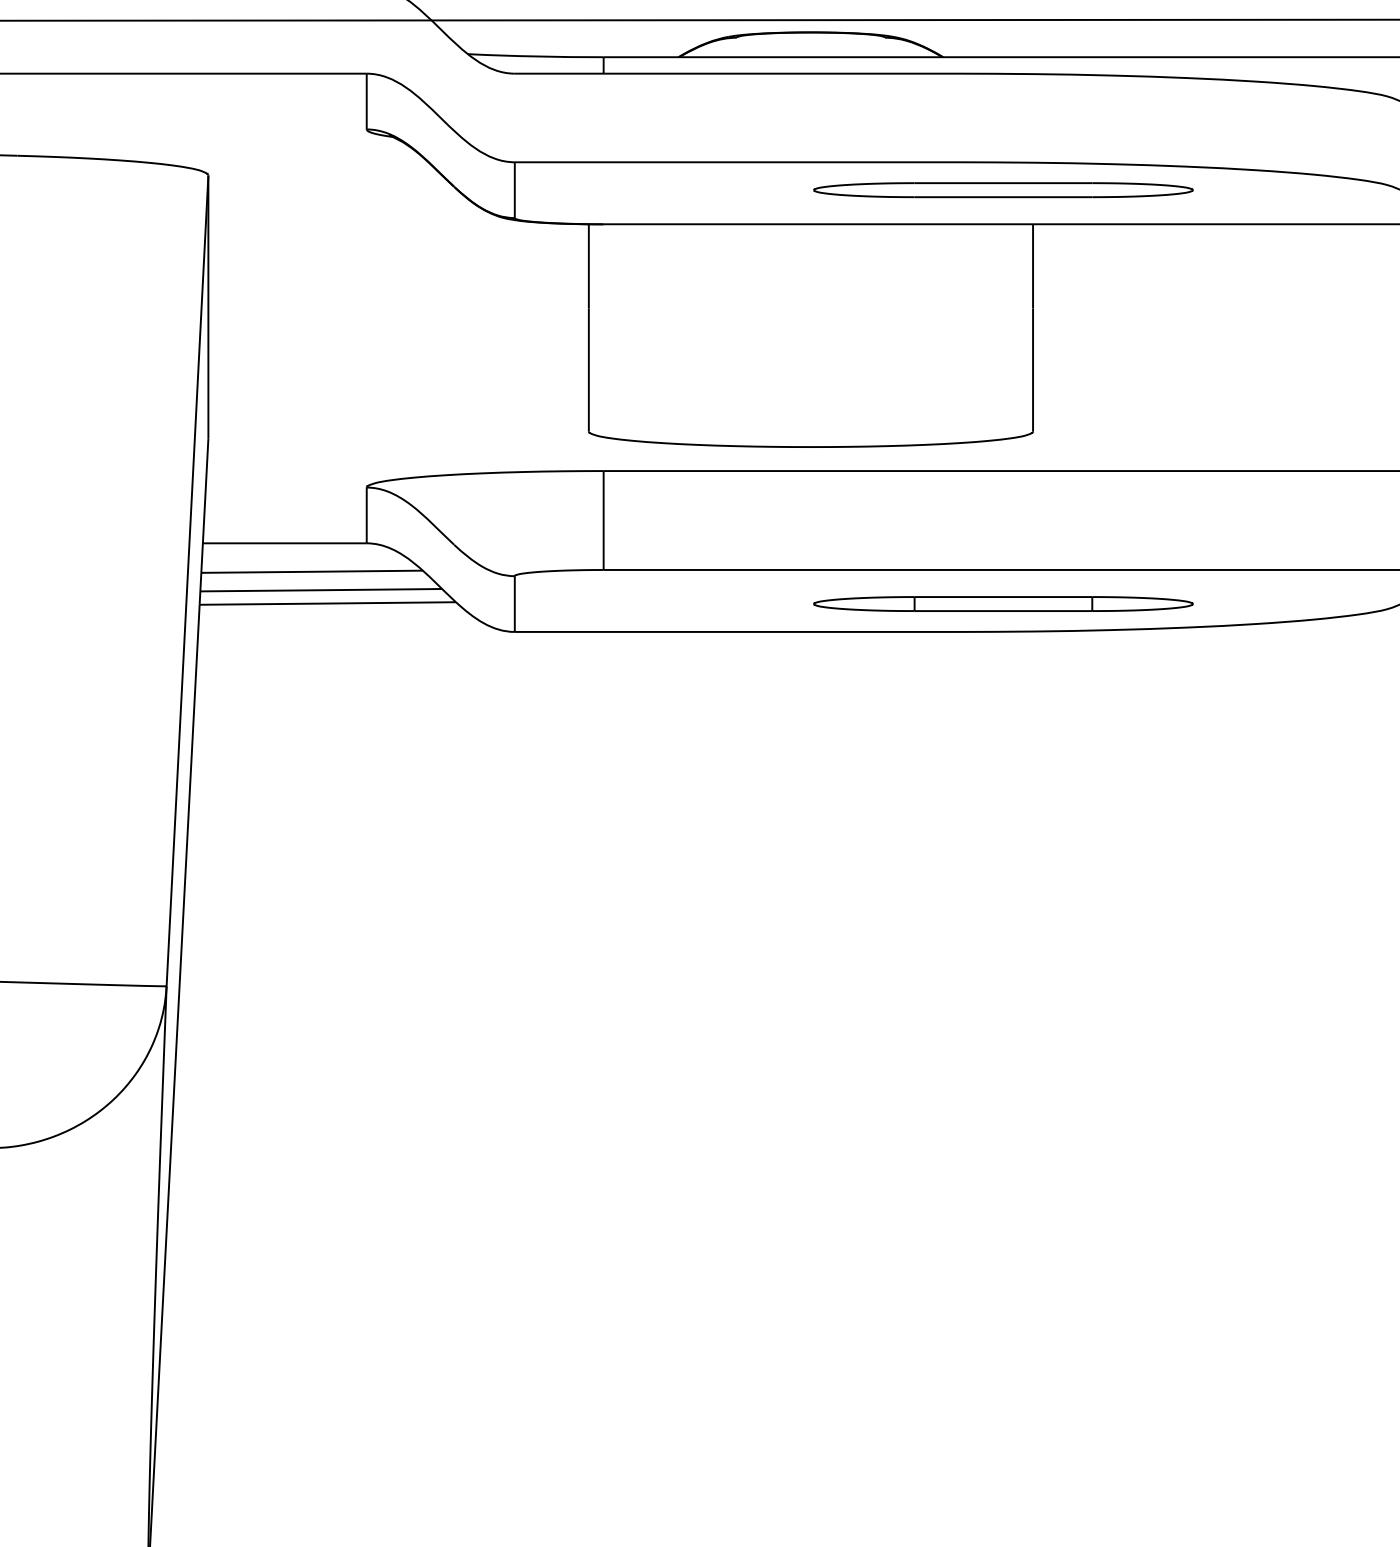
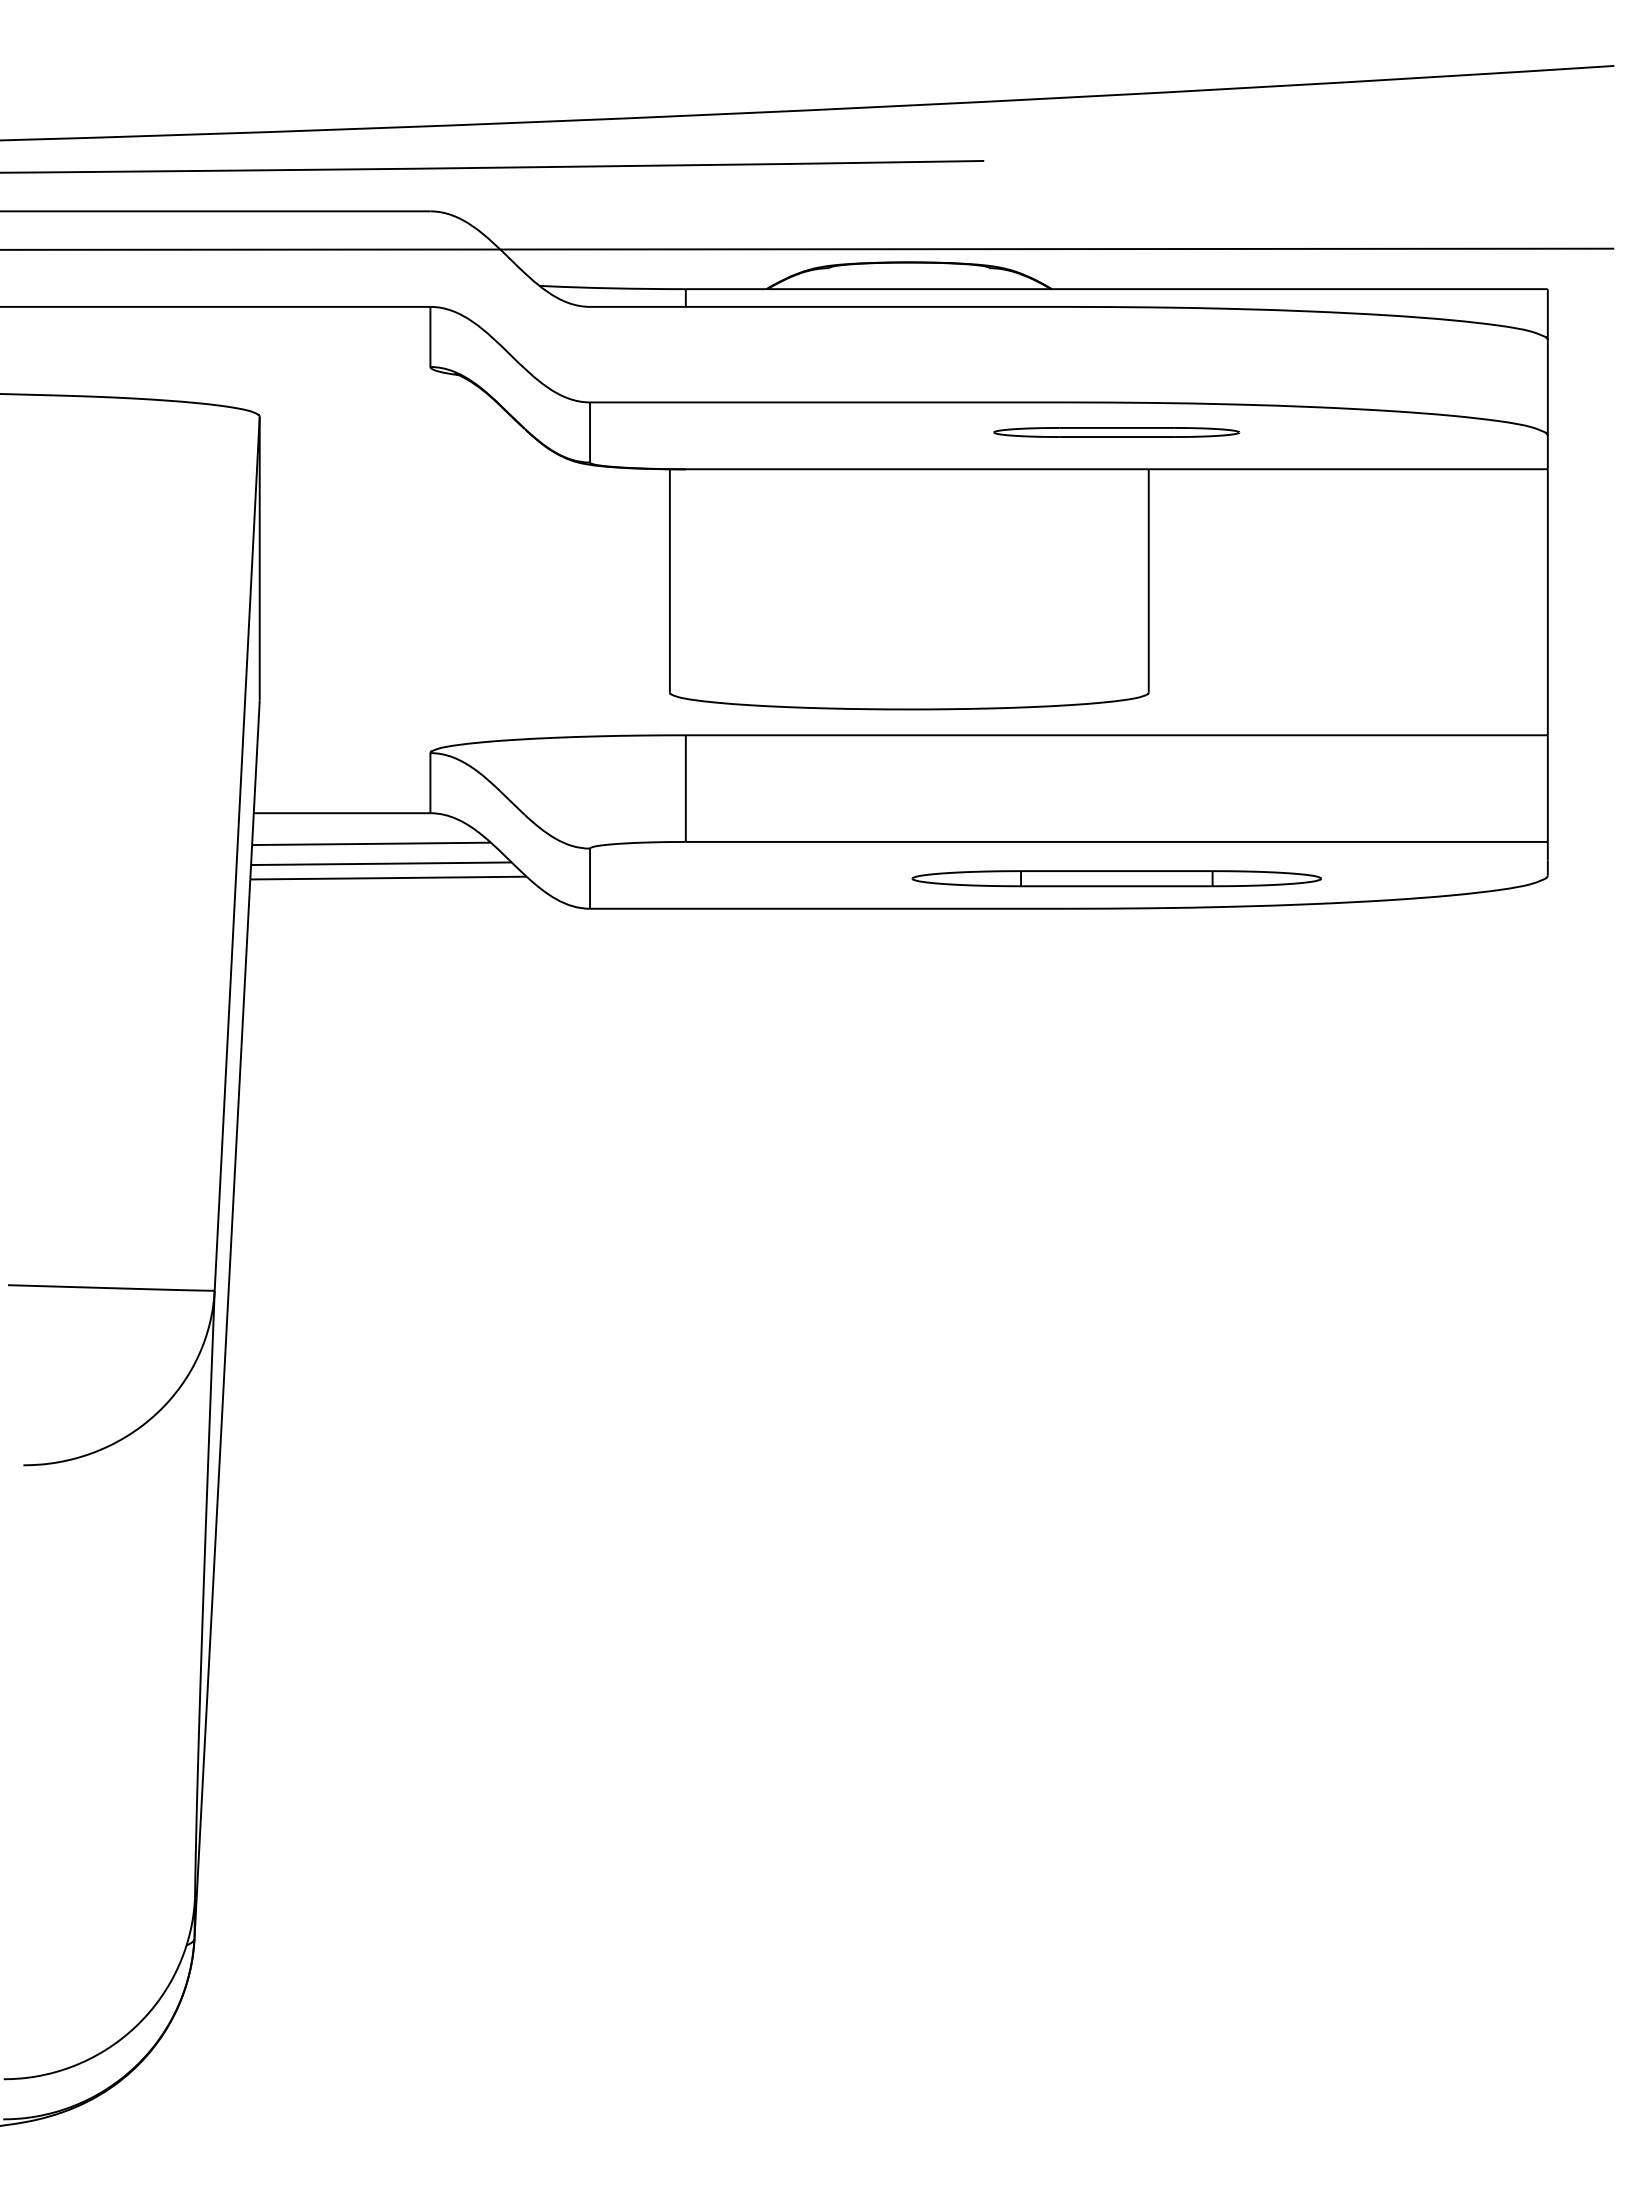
part: (1003, 190) -> (1116, 432), size x0.6

